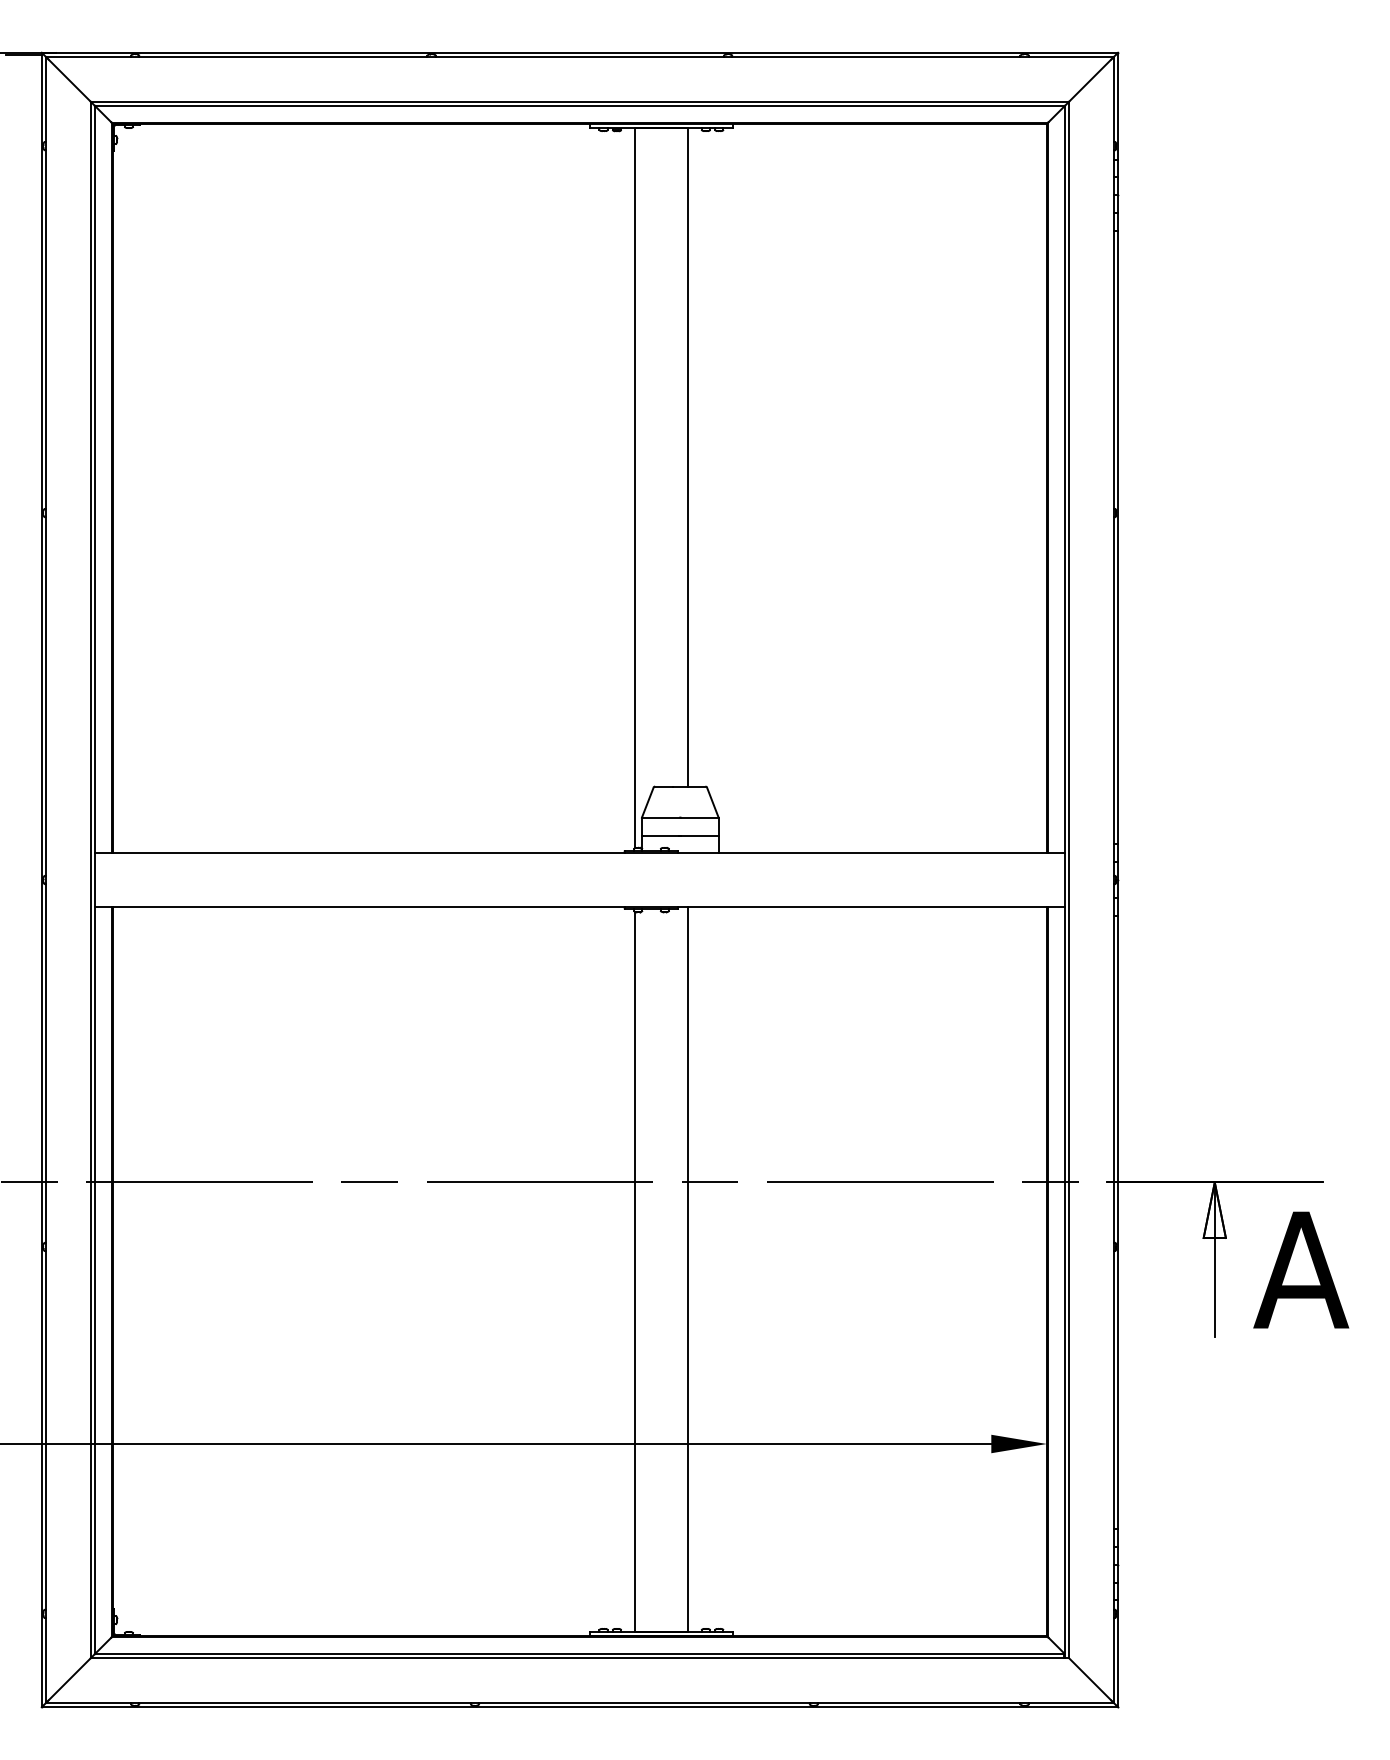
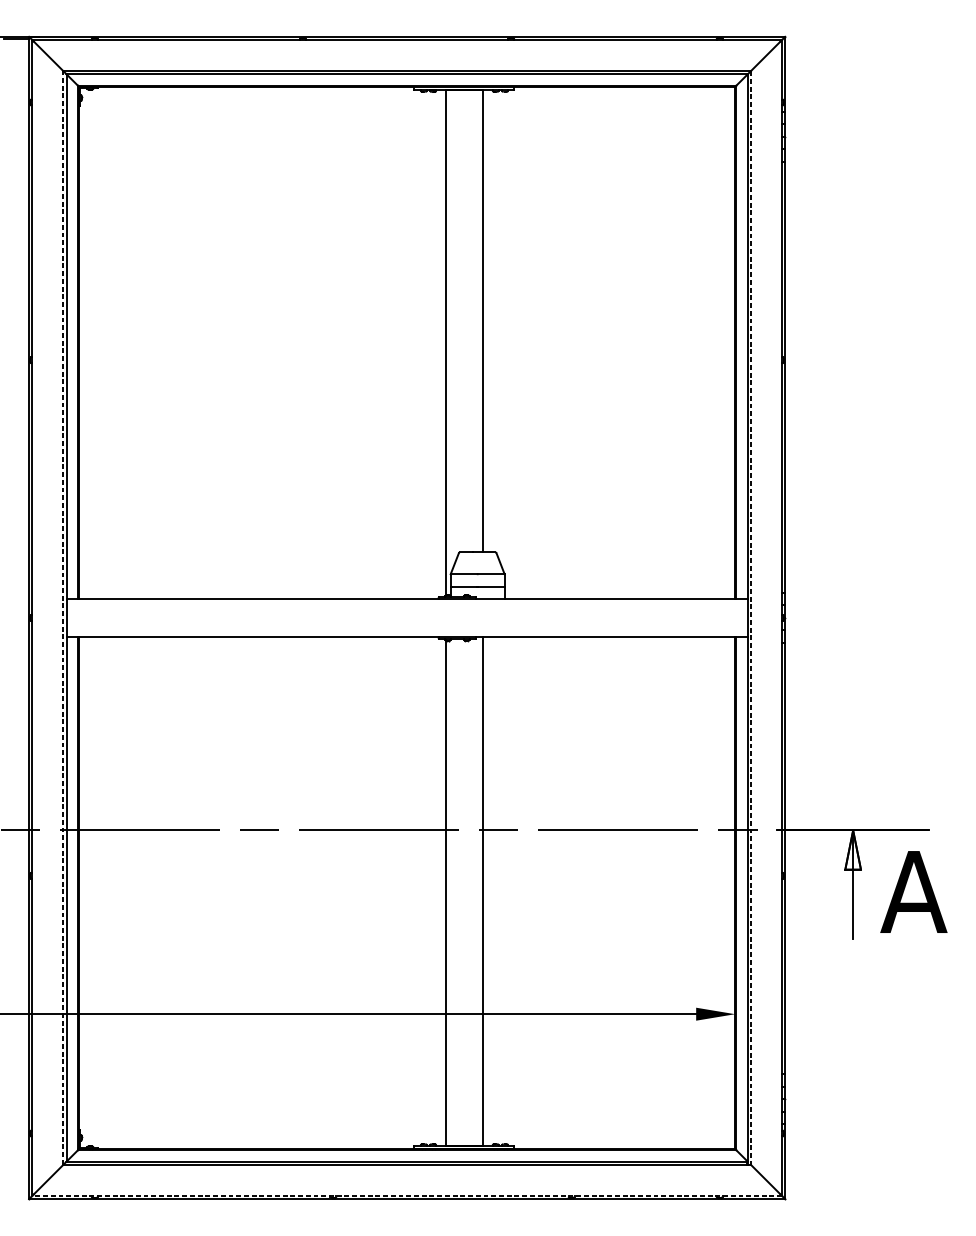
line: (90, 879) -> (63, 617), solid -> dashed
line: (1069, 880) -> (751, 618), solid -> dashed
line: (579, 1702) -> (406, 1195), solid -> dashed

